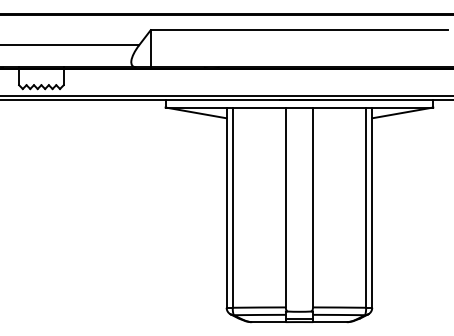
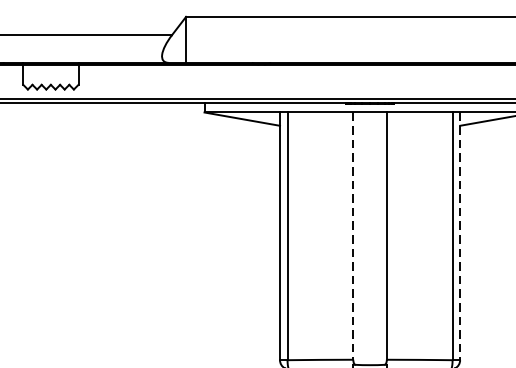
line: (285, 207) -> (352, 236), solid -> dashed
line: (372, 208) -> (460, 237), solid -> dashed

